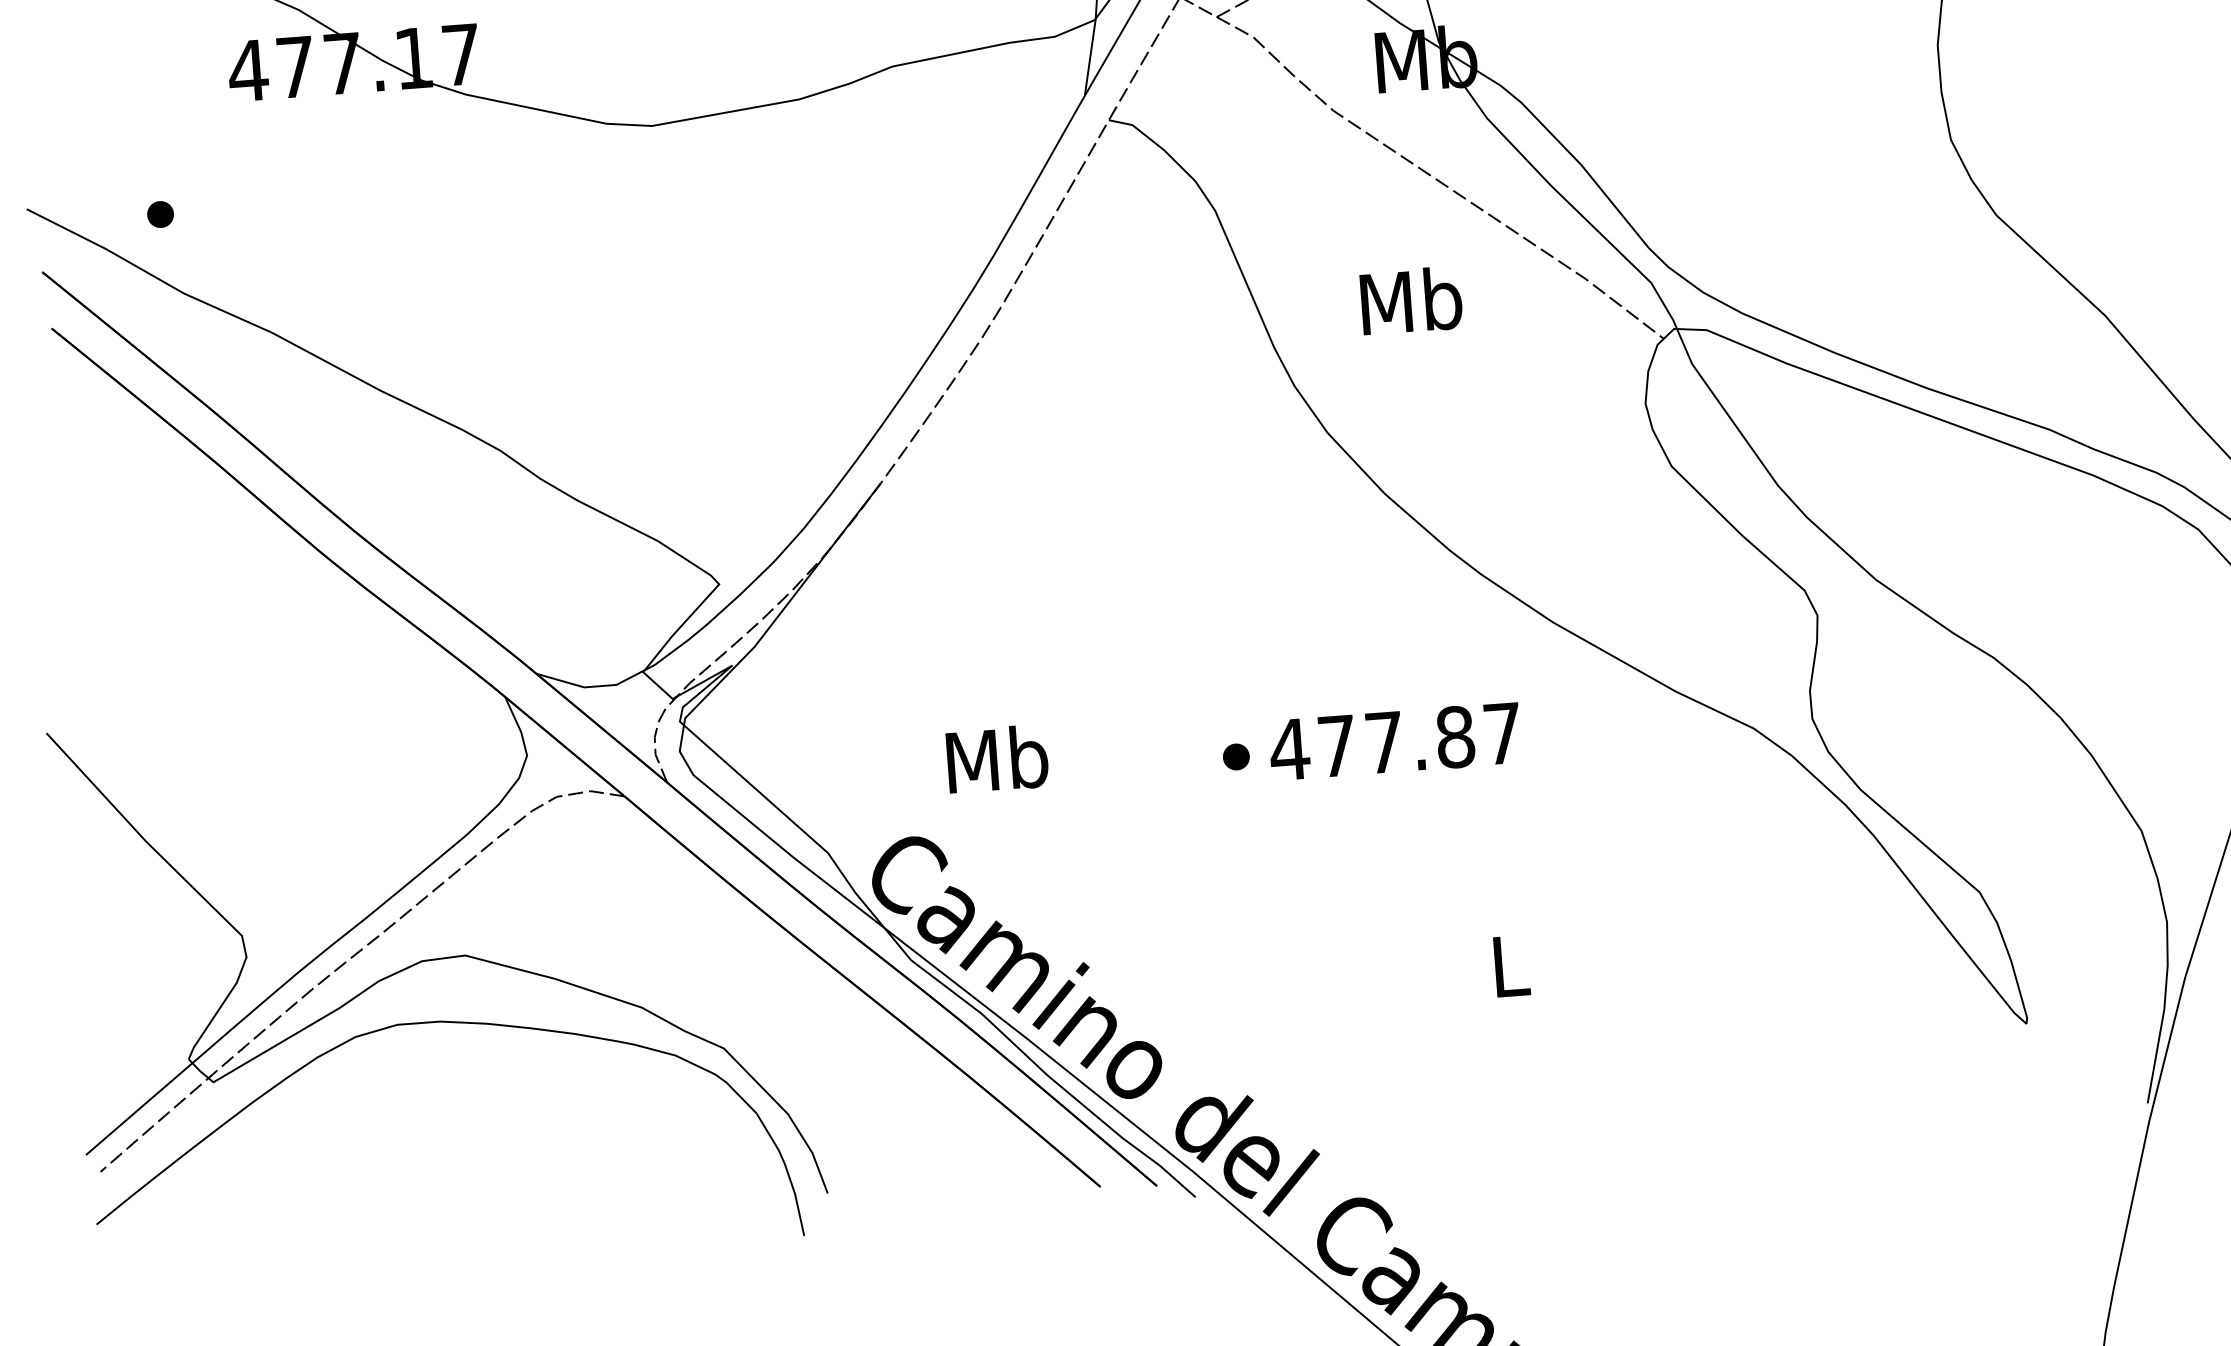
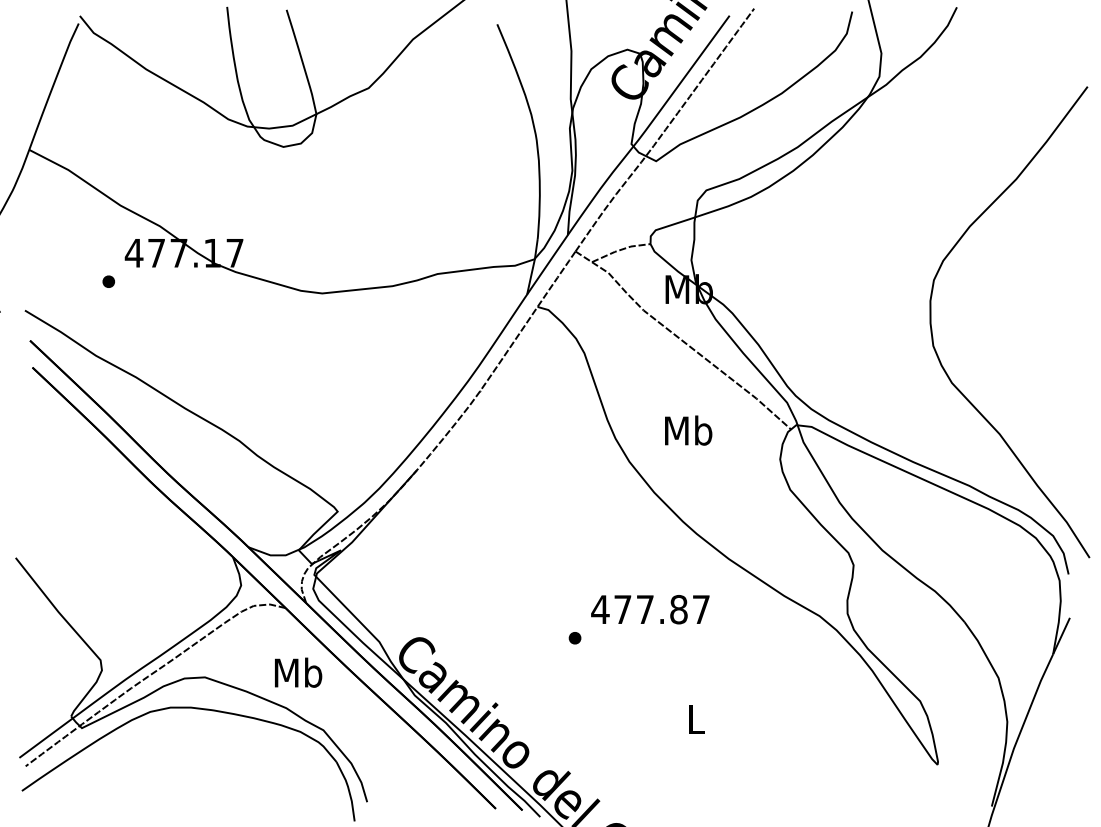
part: (159, 214) -> (108, 281), moved
text: (1411, 300) -> (688, 430), moved
part: (1235, 757) -> (574, 638), moved
text: (997, 758) -> (298, 672), moved

